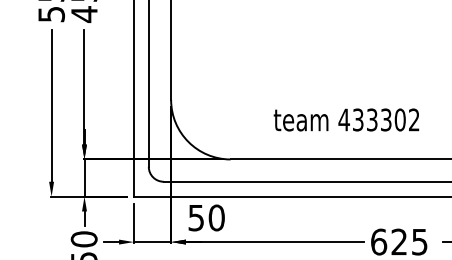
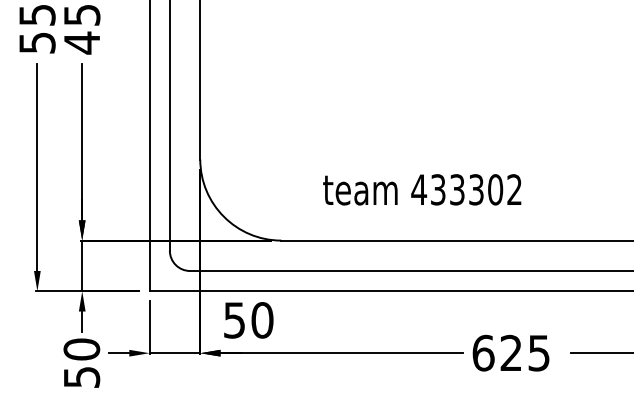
text: (346, 119) -> (422, 189), moved

